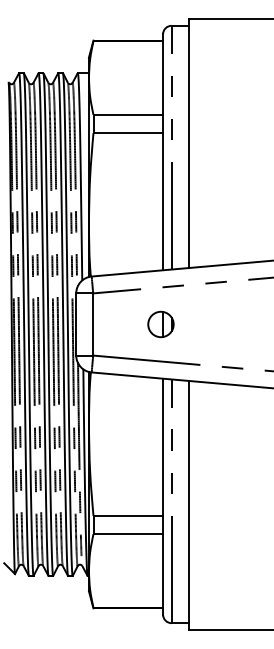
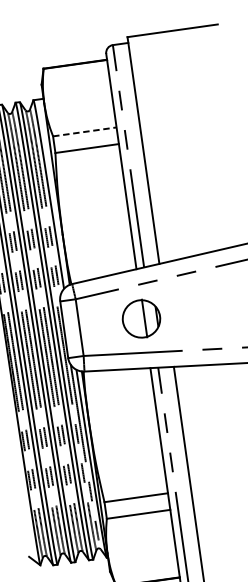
line: (128, 114) -> (84, 131), solid -> dashed
part: (160, 324) -> (141, 319), size x1.6

